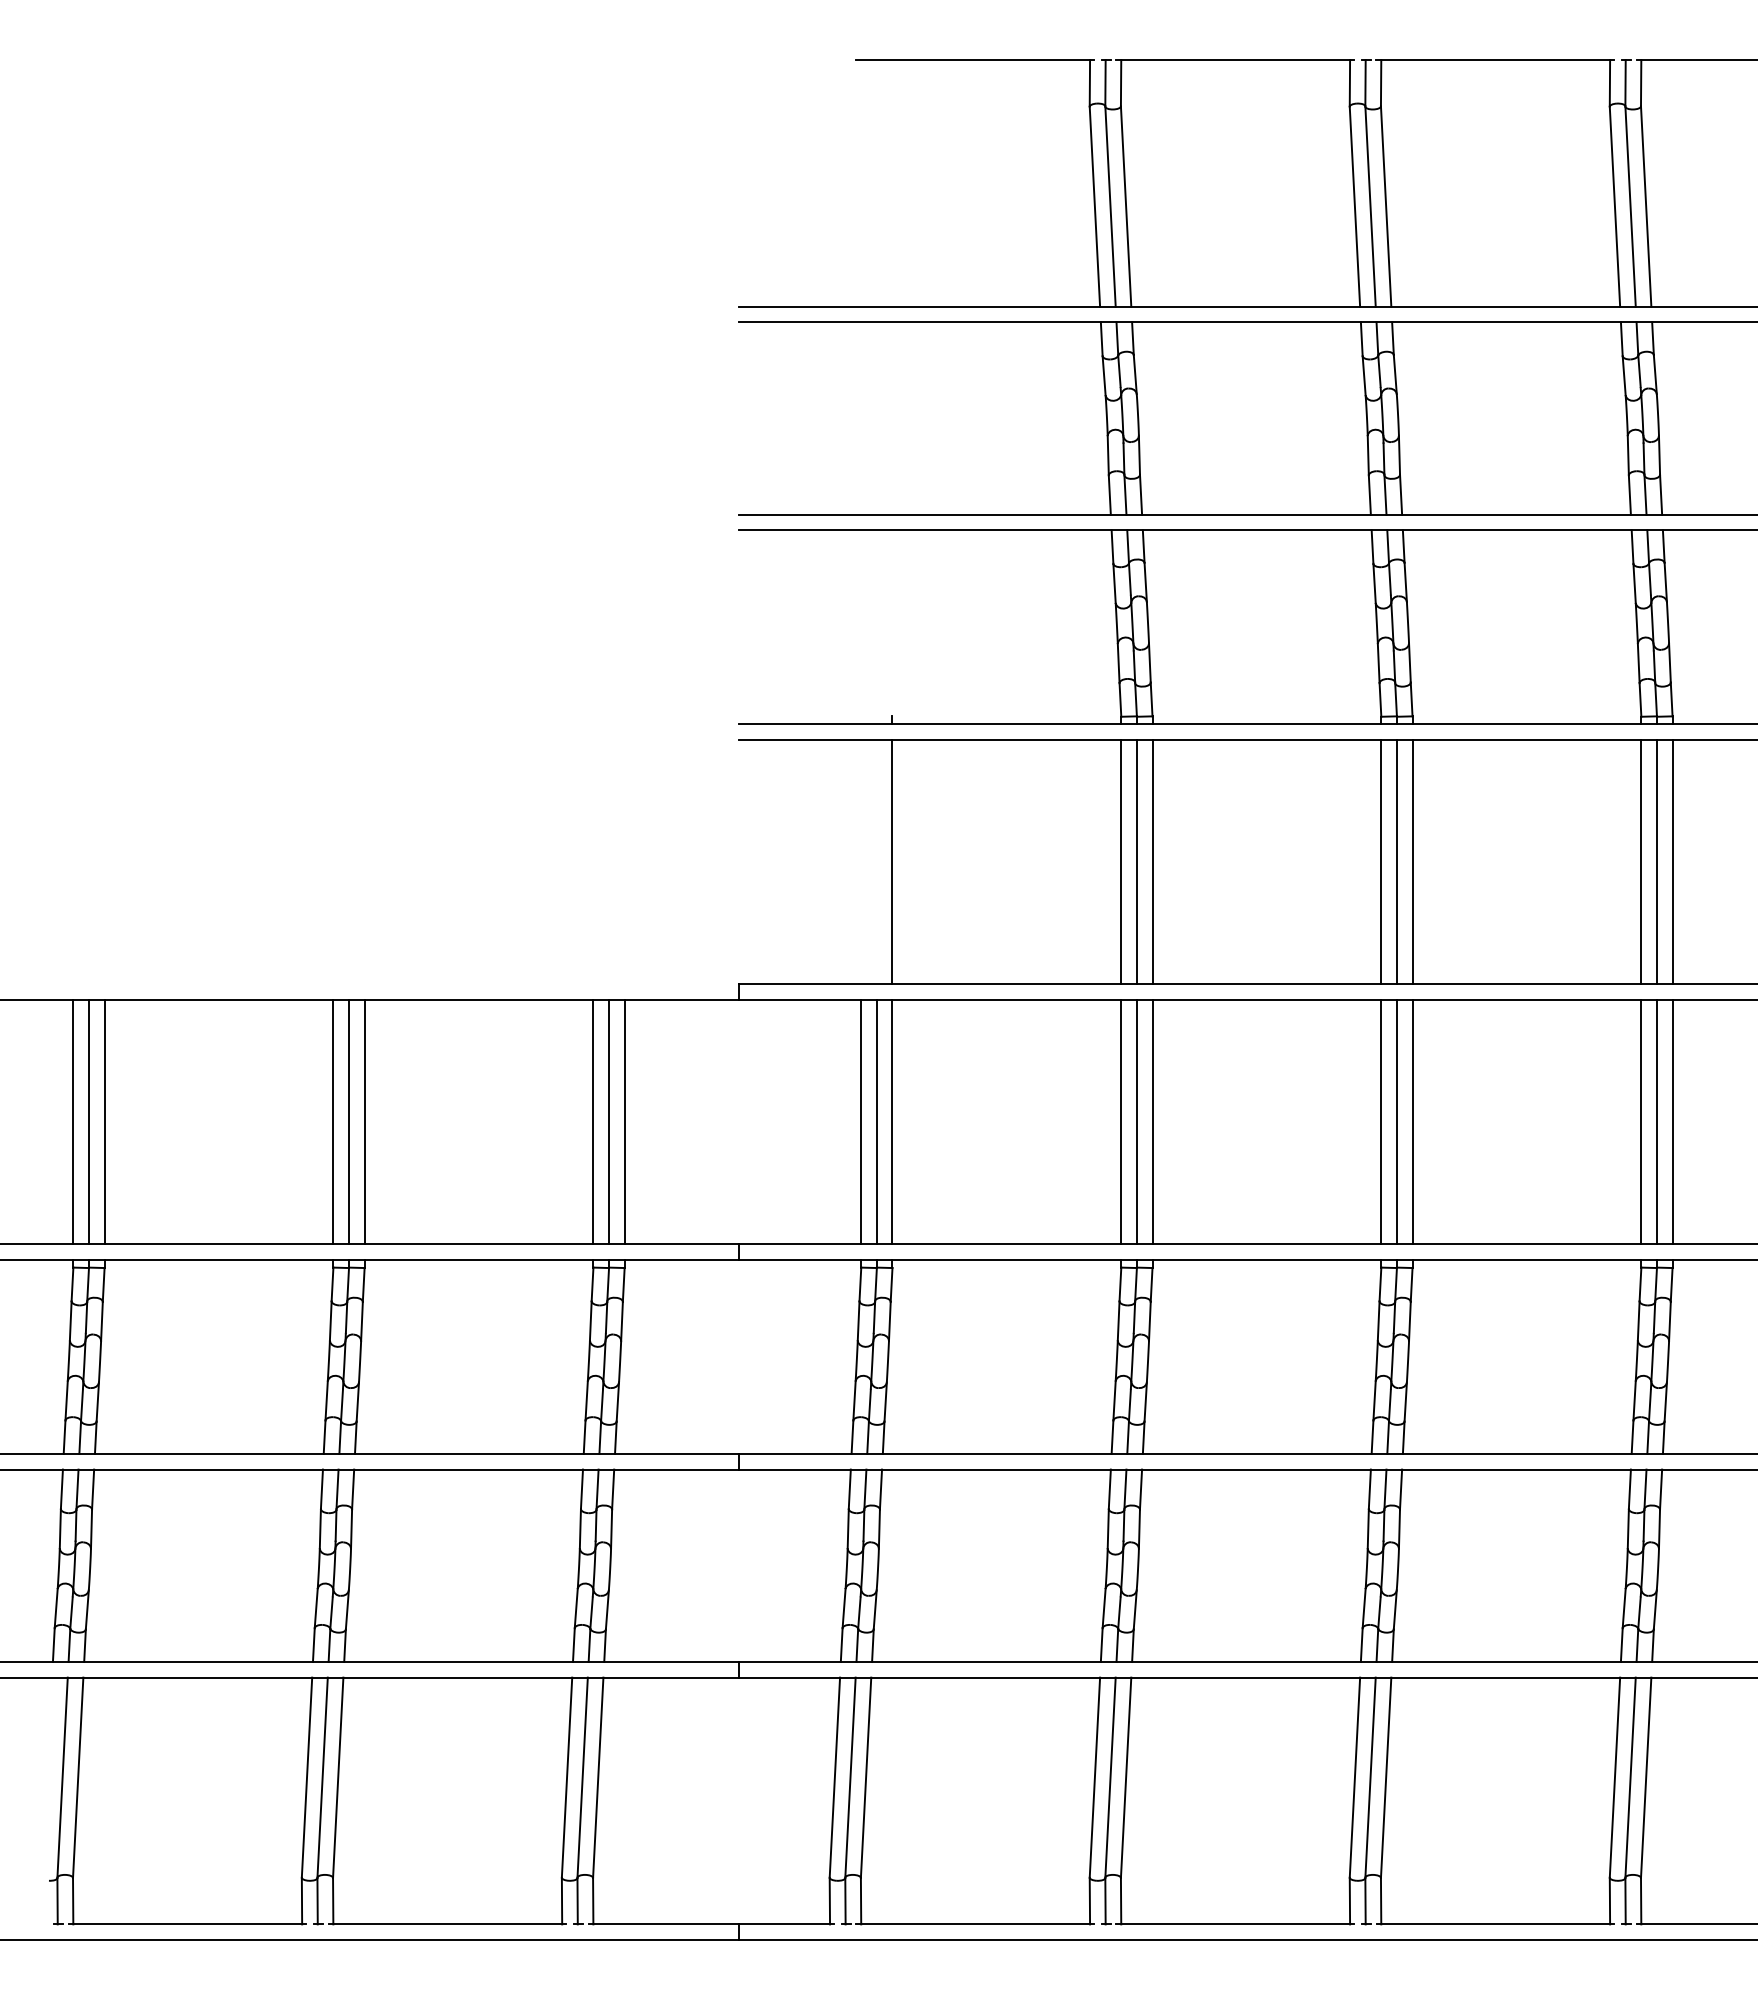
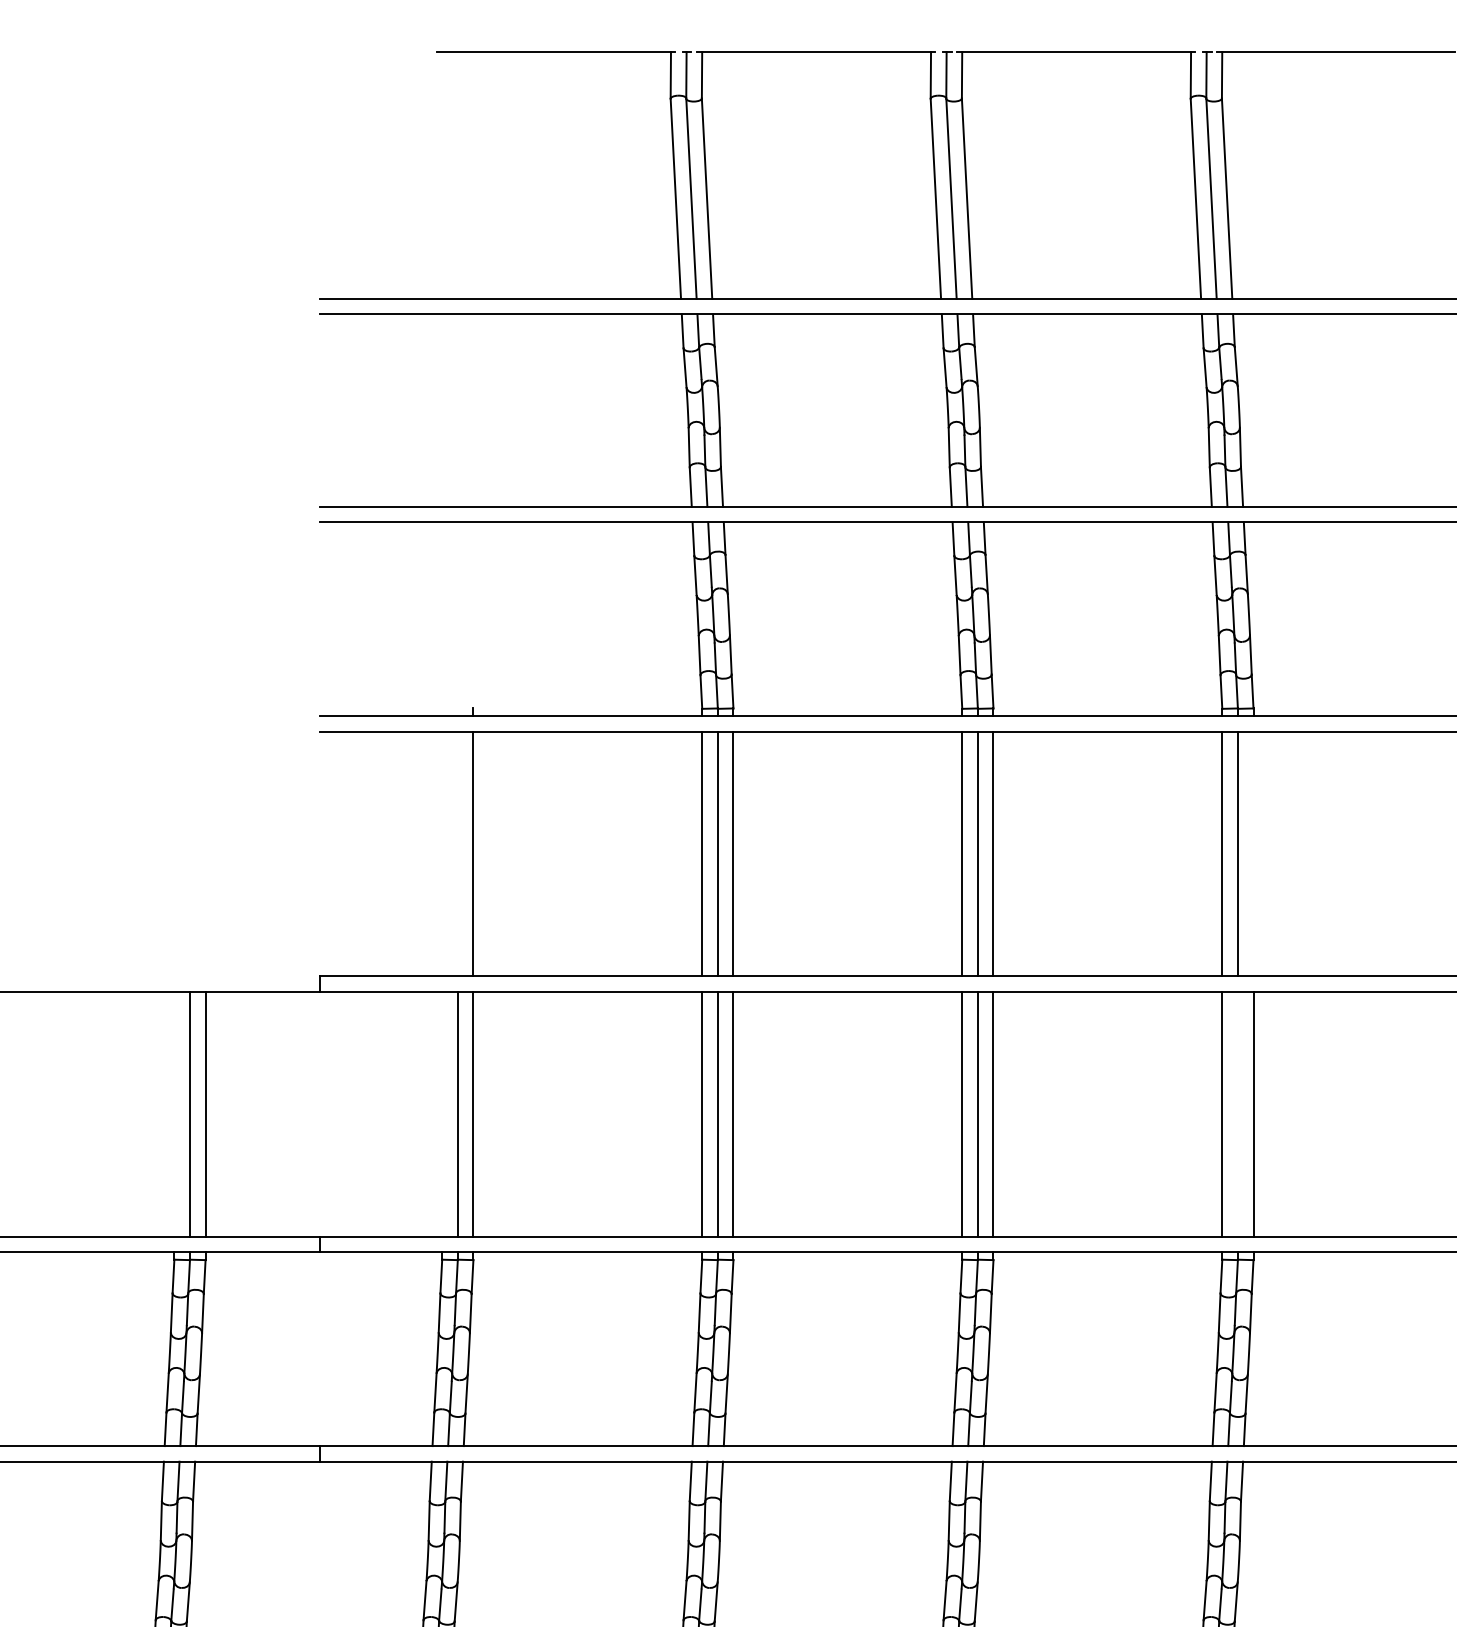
line: (1672, 861) -> (1253, 853), removed
line: (593, 1121) -> (174, 1113), removed
line: (861, 1121) -> (442, 1113), removed
line: (1656, 1121) -> (1237, 1113), removed

